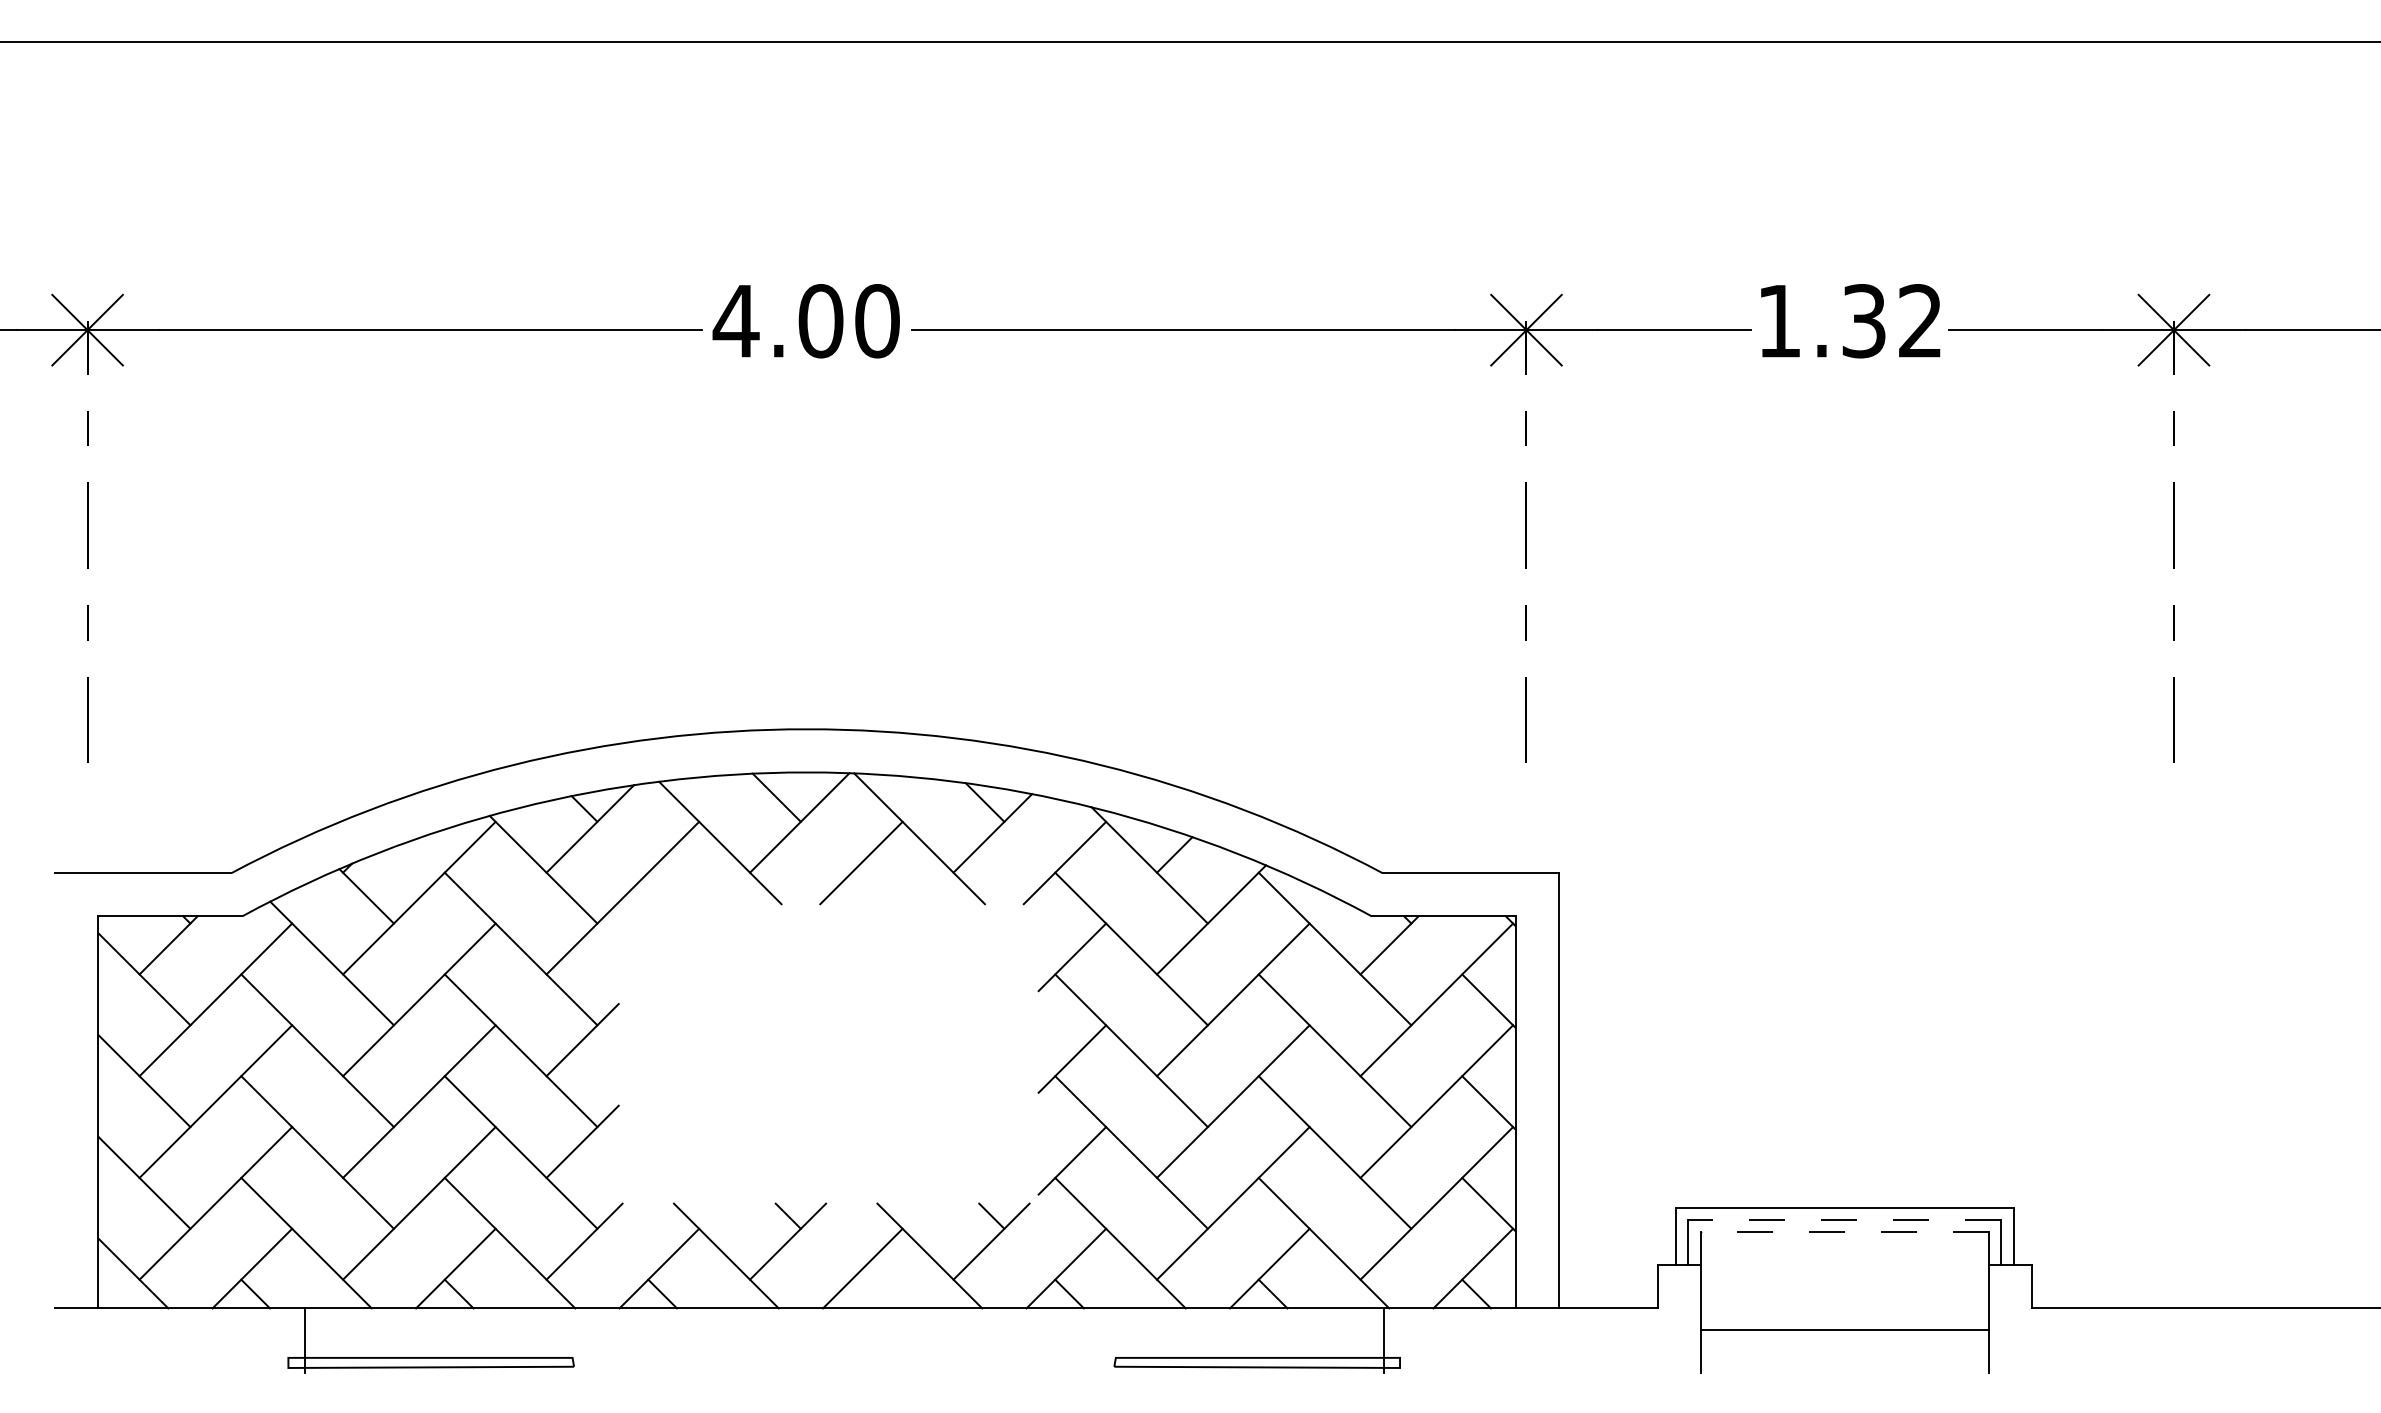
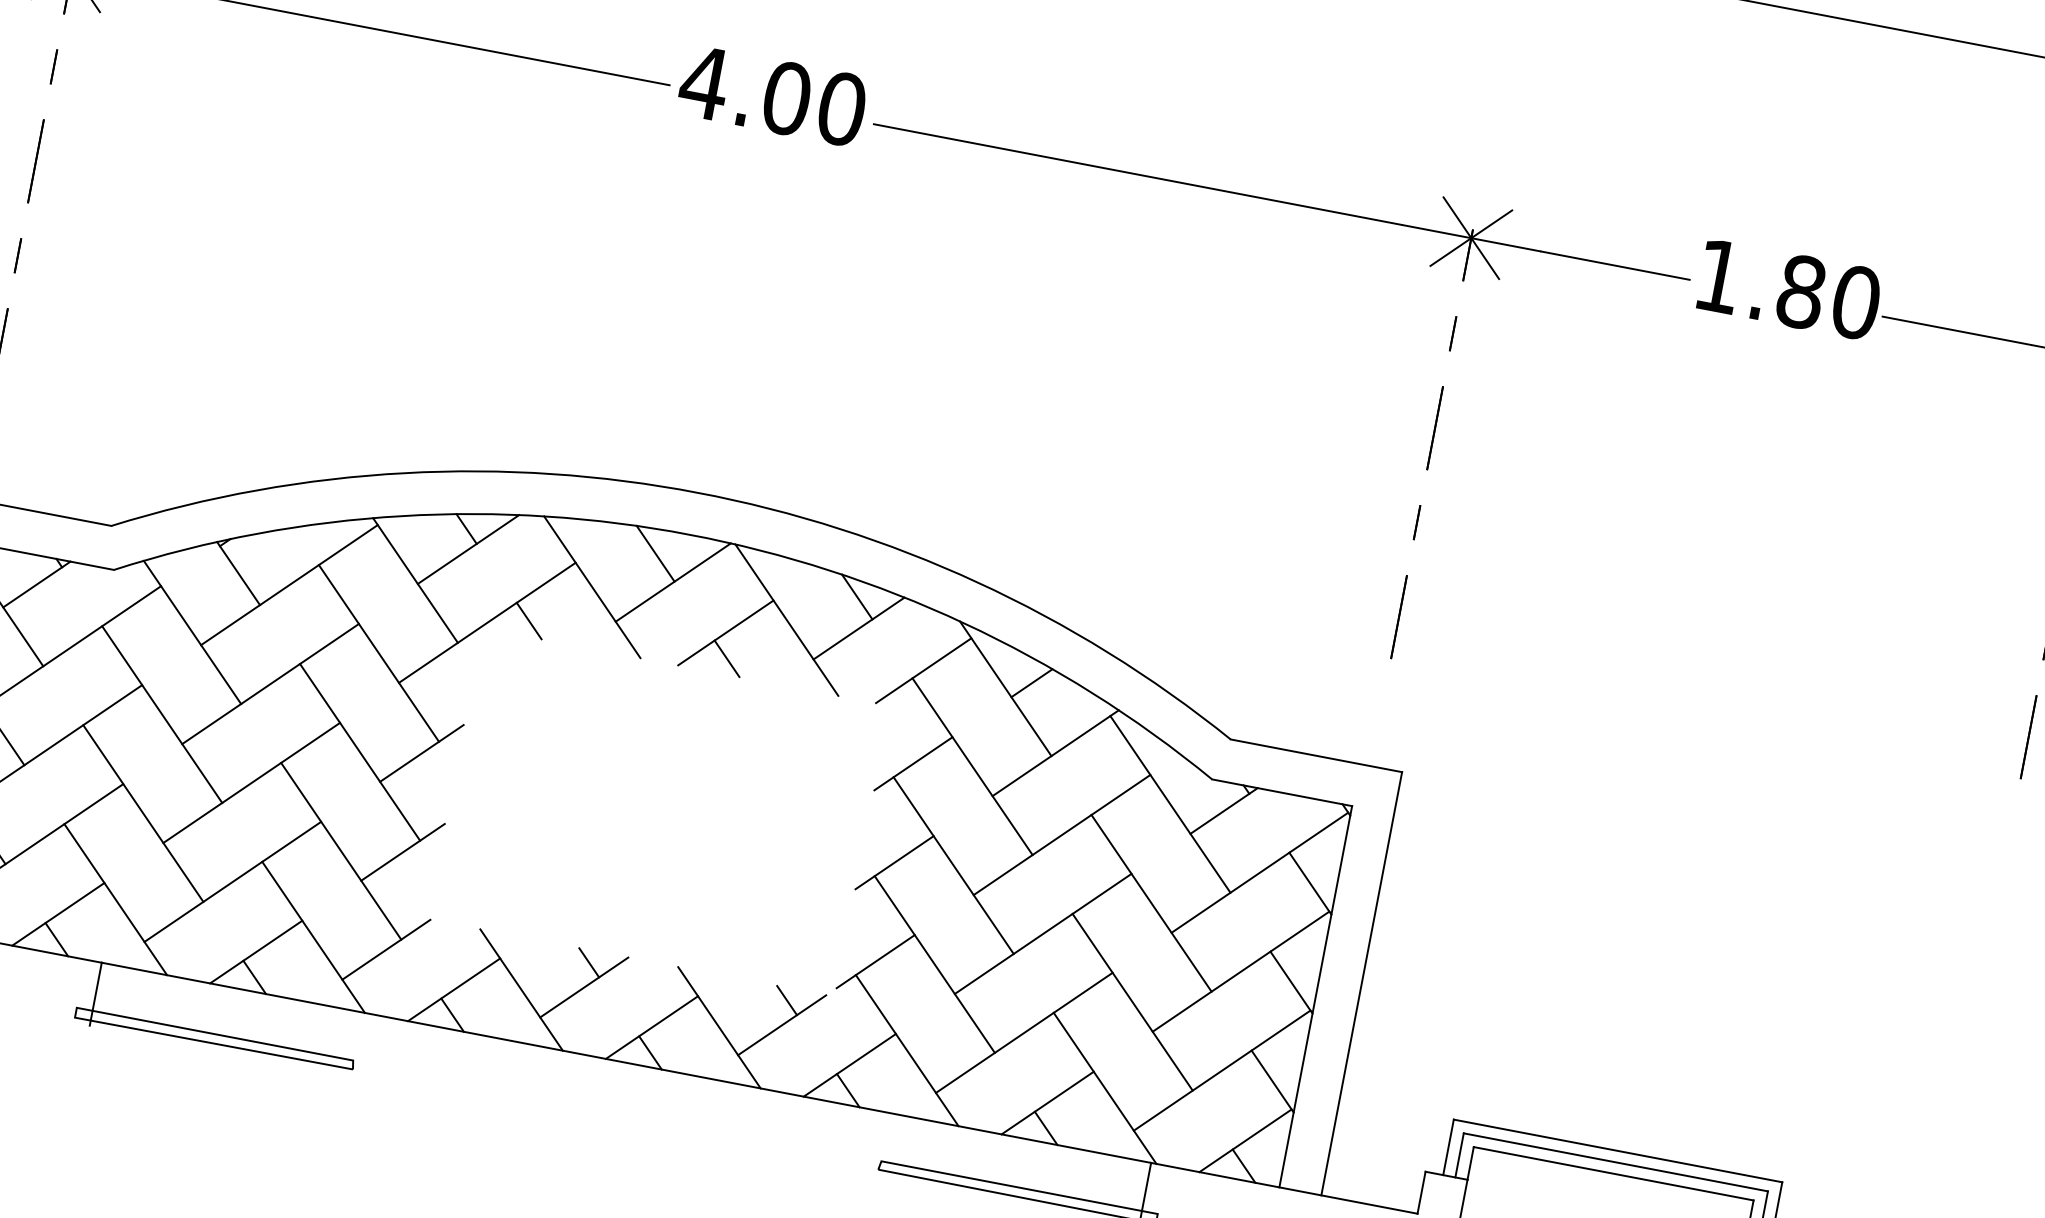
text: (1892, 321) -> (1828, 297), 1.32 -> 1.80
line: (663, 888) -> (528, 620), added
line: (867, 888) -> (727, 658), added
line: (1844, 1219) -> (1615, 1161), dashed -> solid
line: (1844, 1231) -> (1613, 1173), dashed -> solid
line: (865, 1293) -> (649, 1052), added

